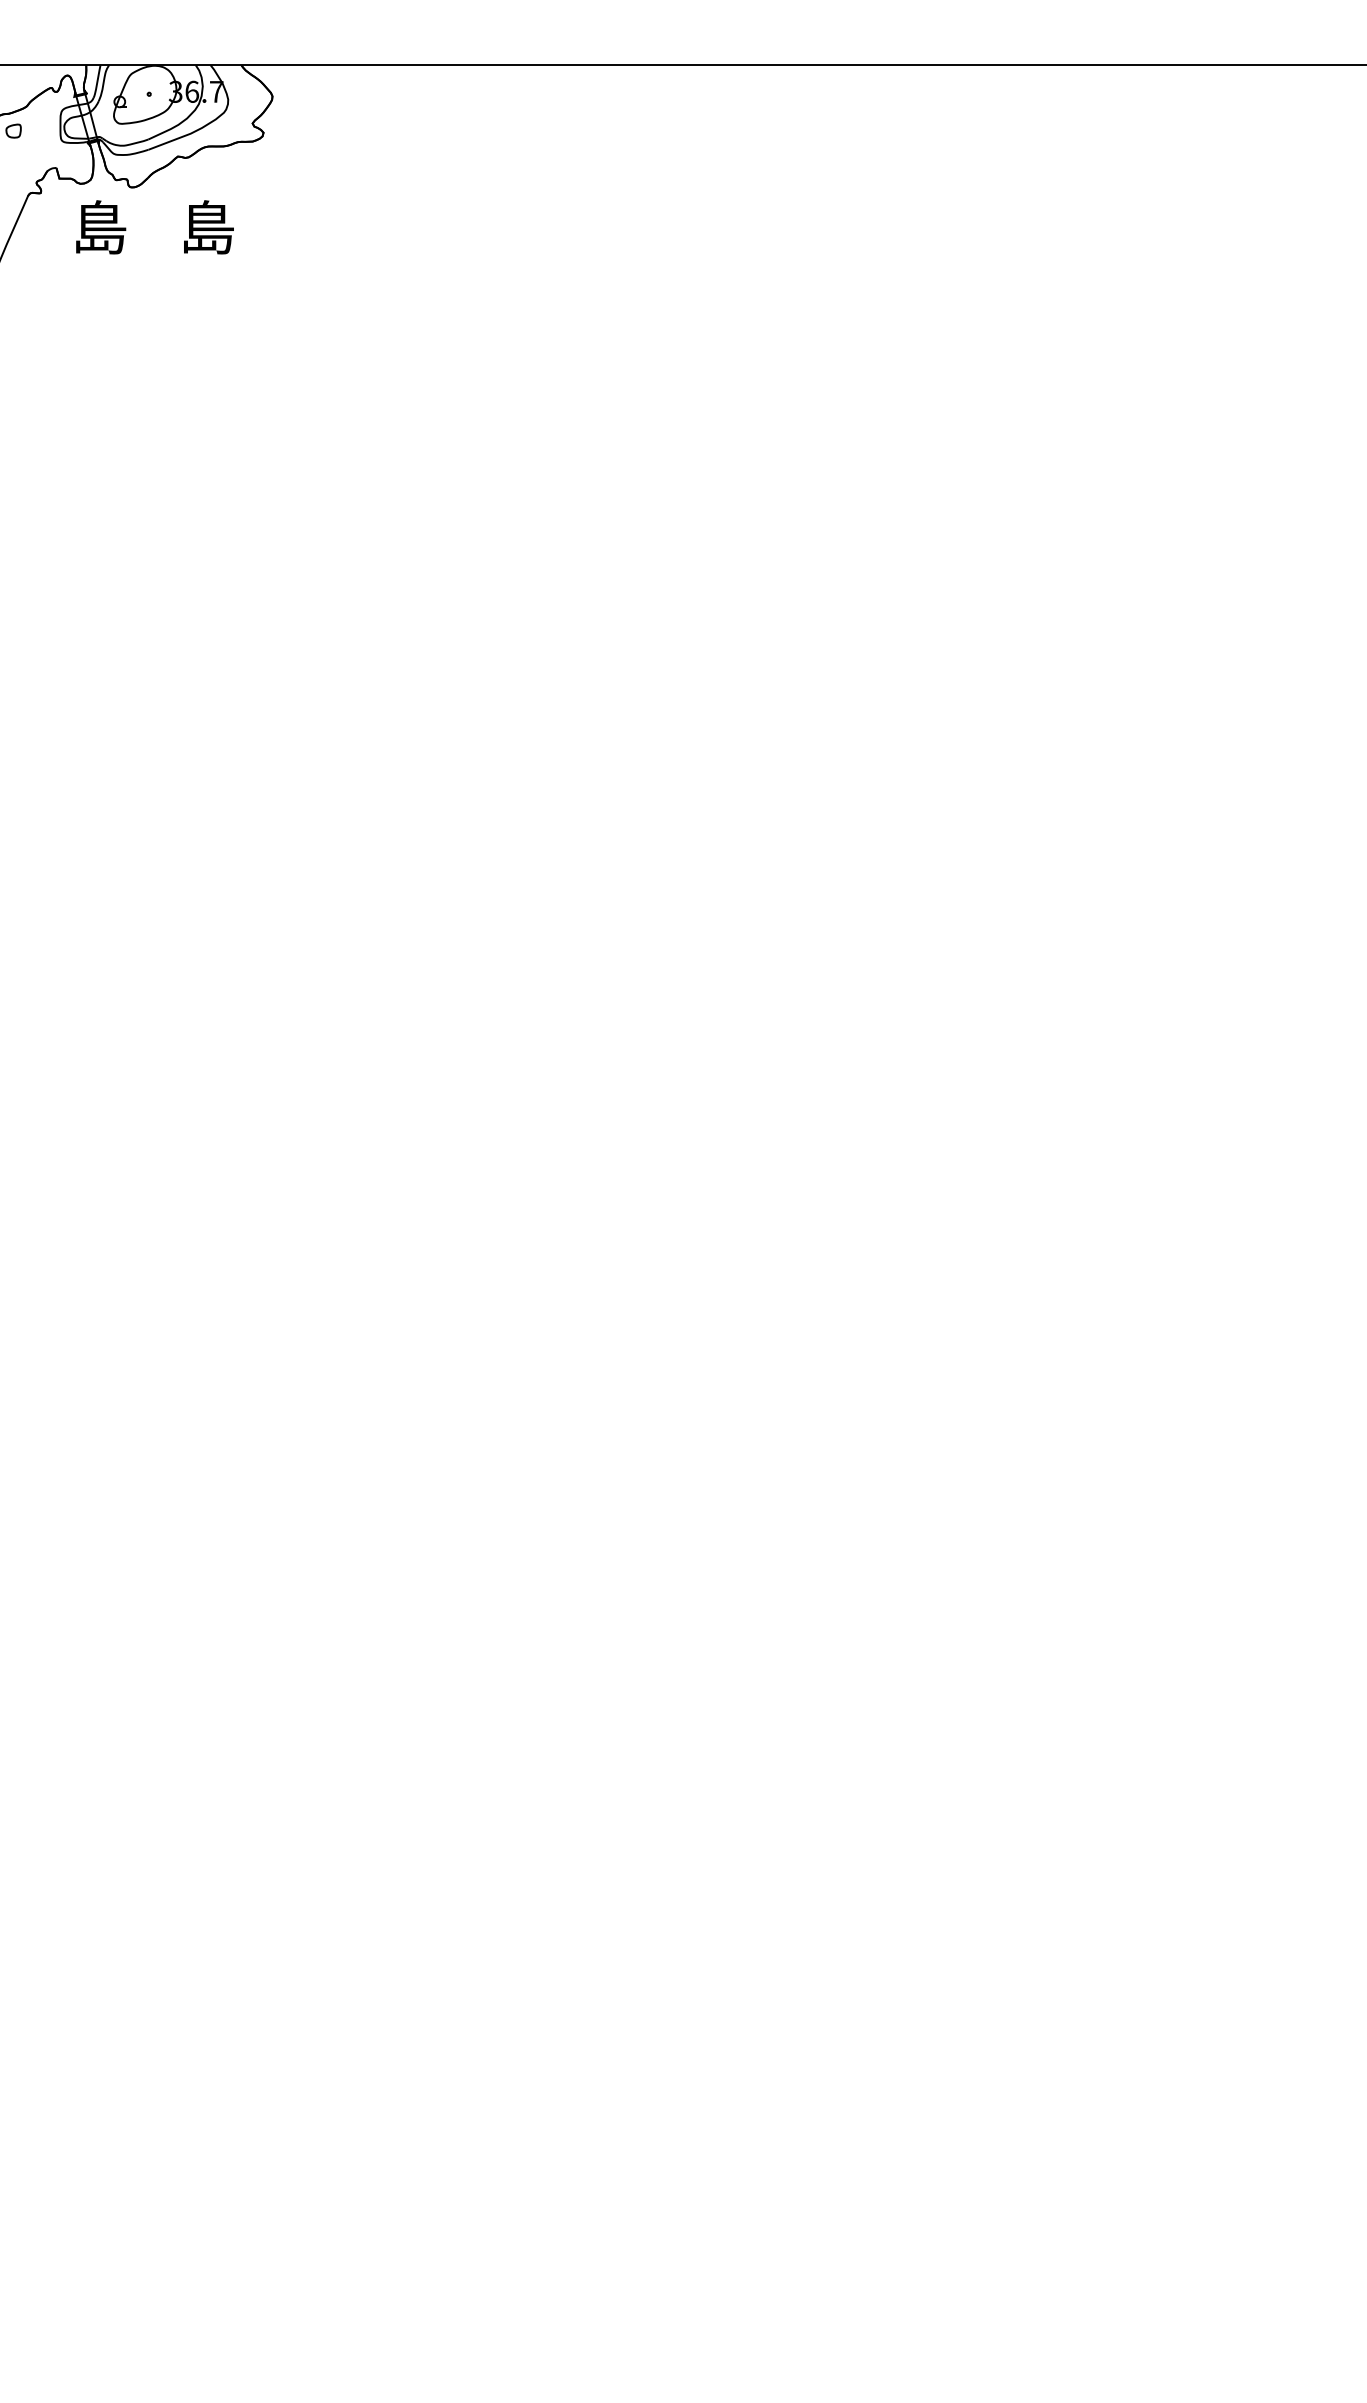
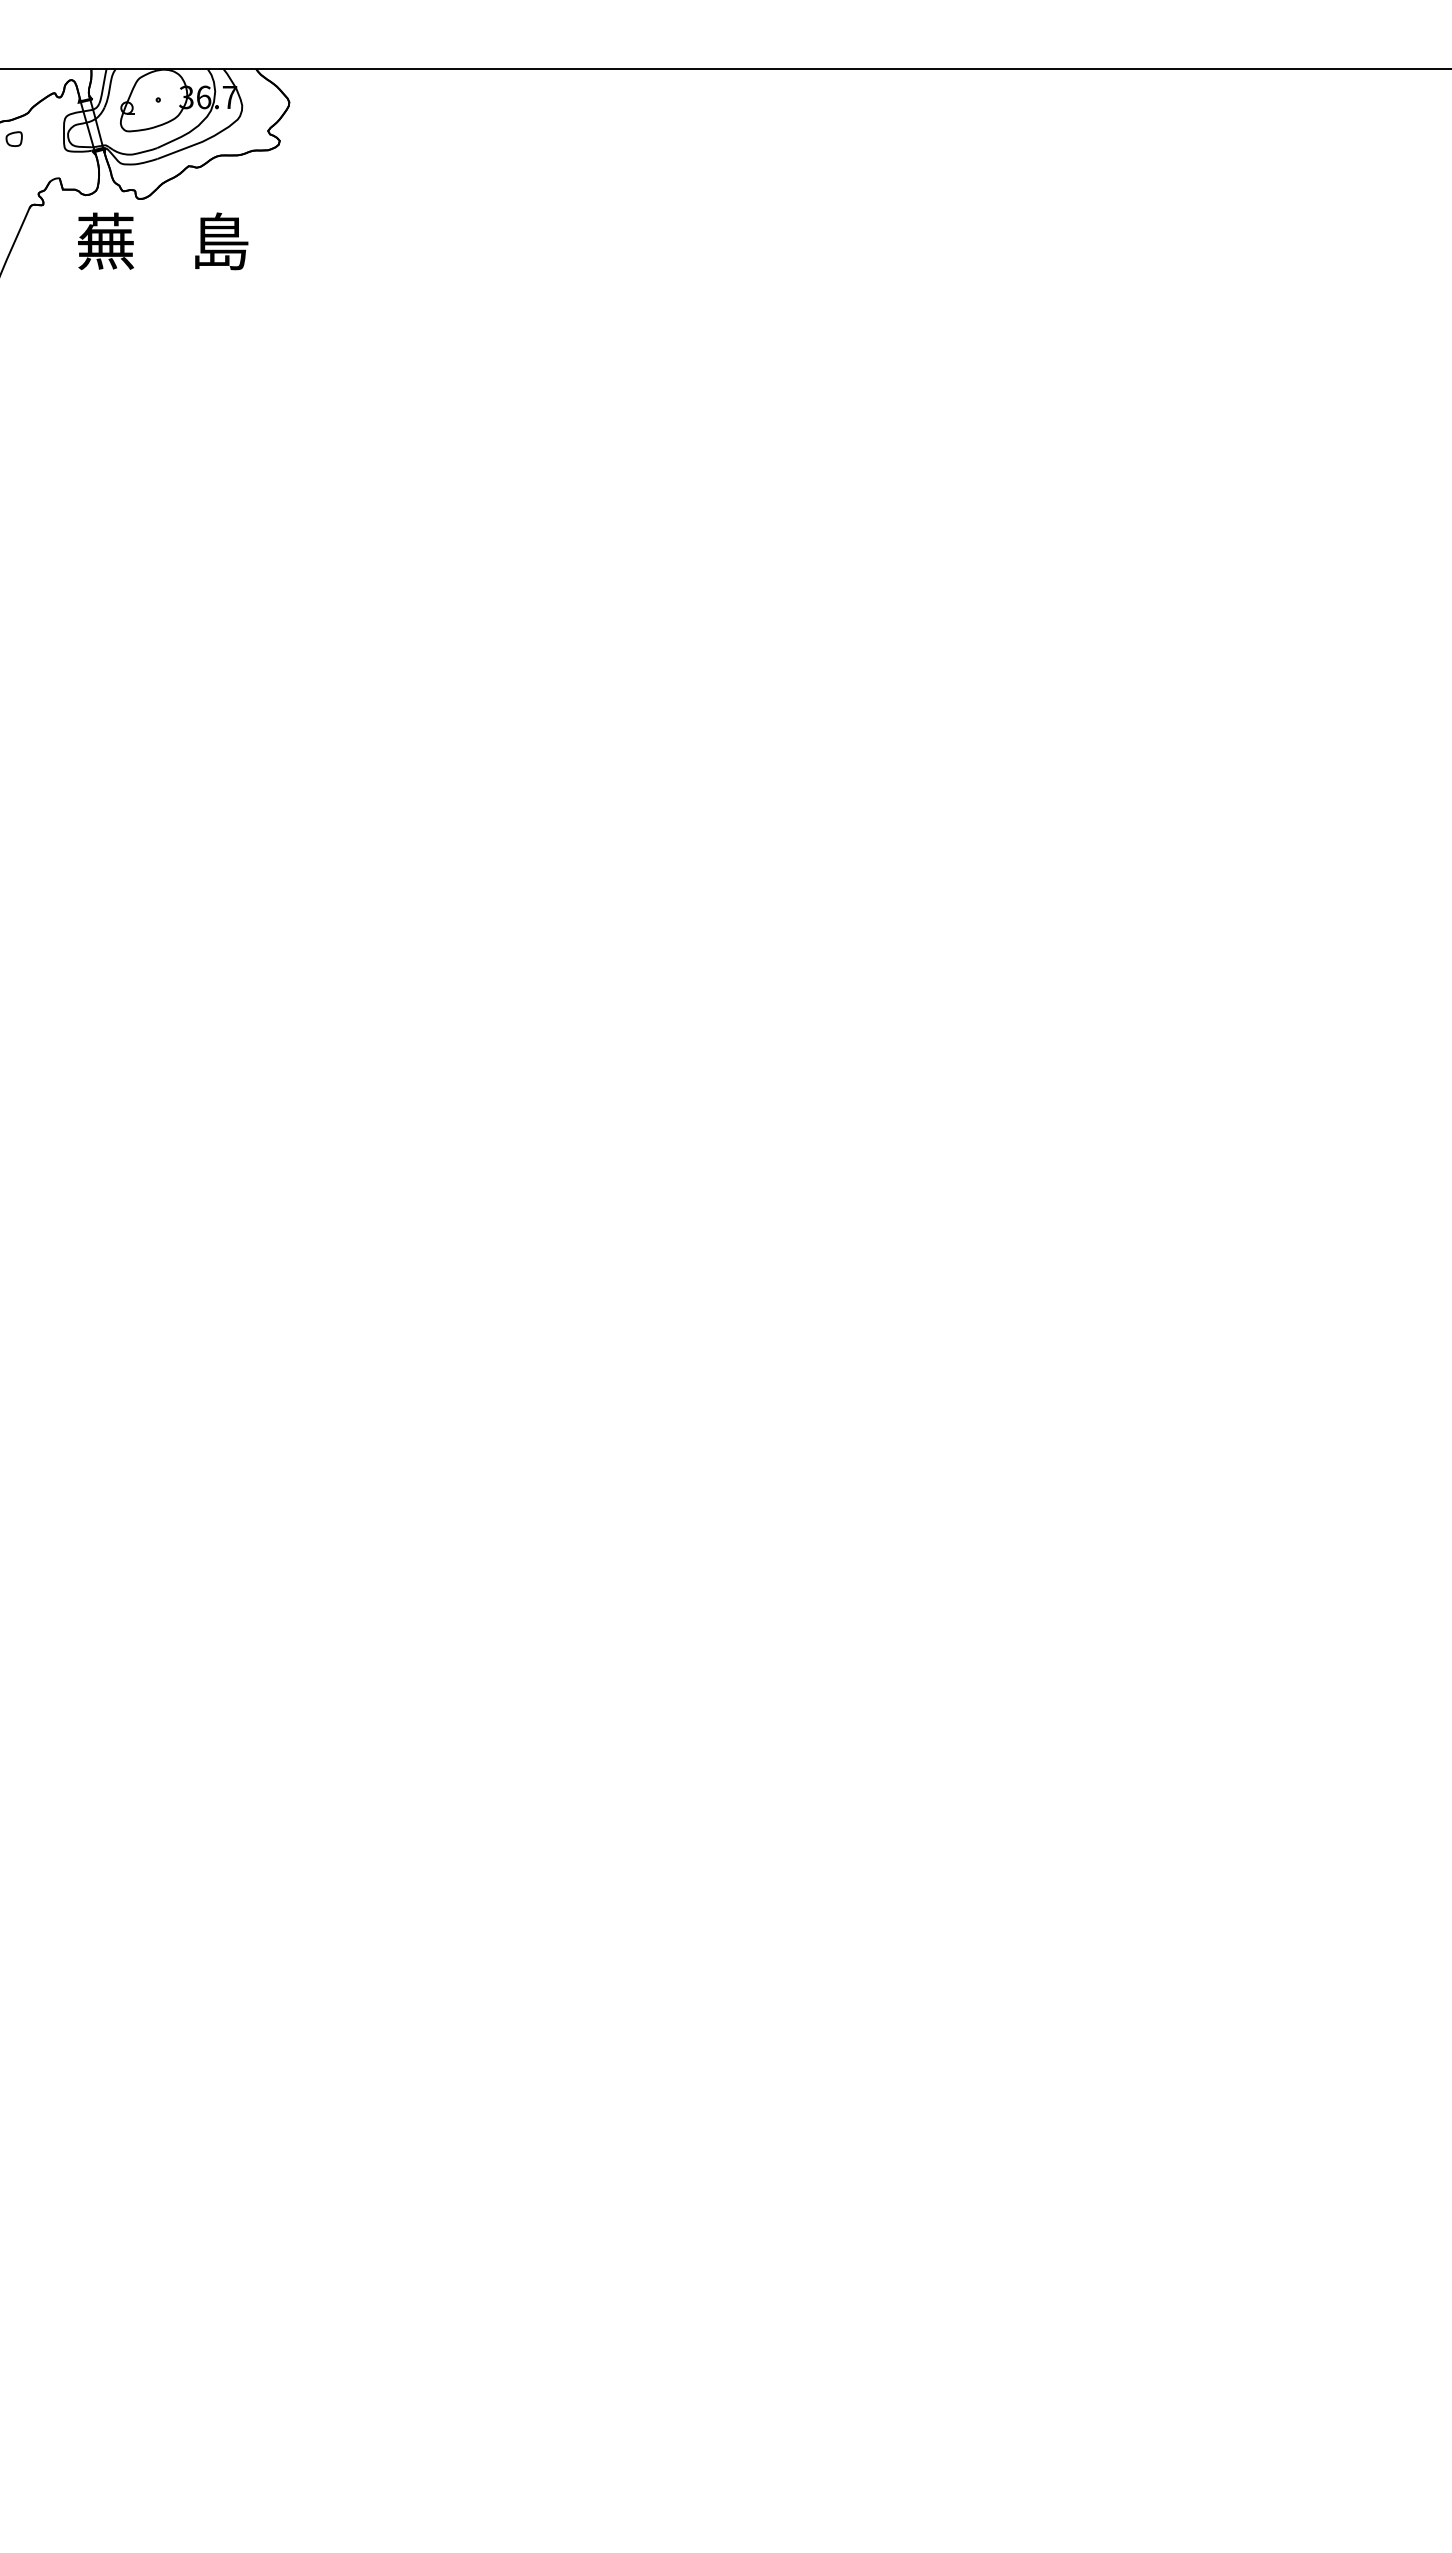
text: (100, 227) -> (106, 241), 島 -> 蕪

